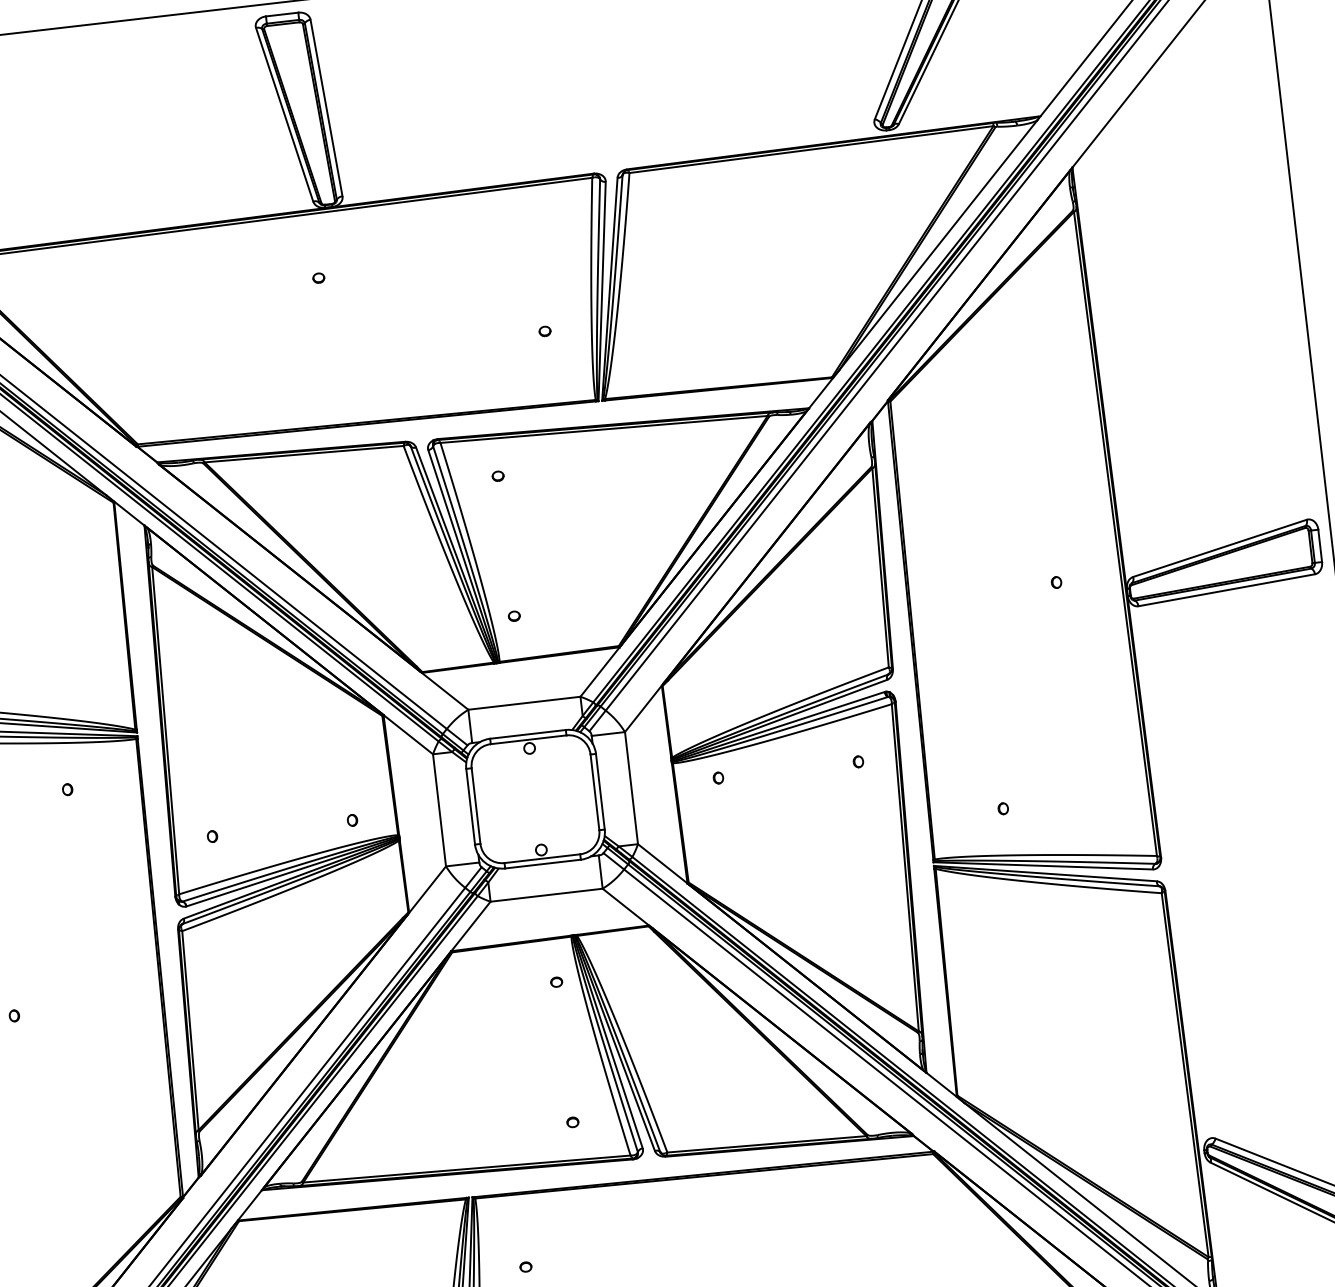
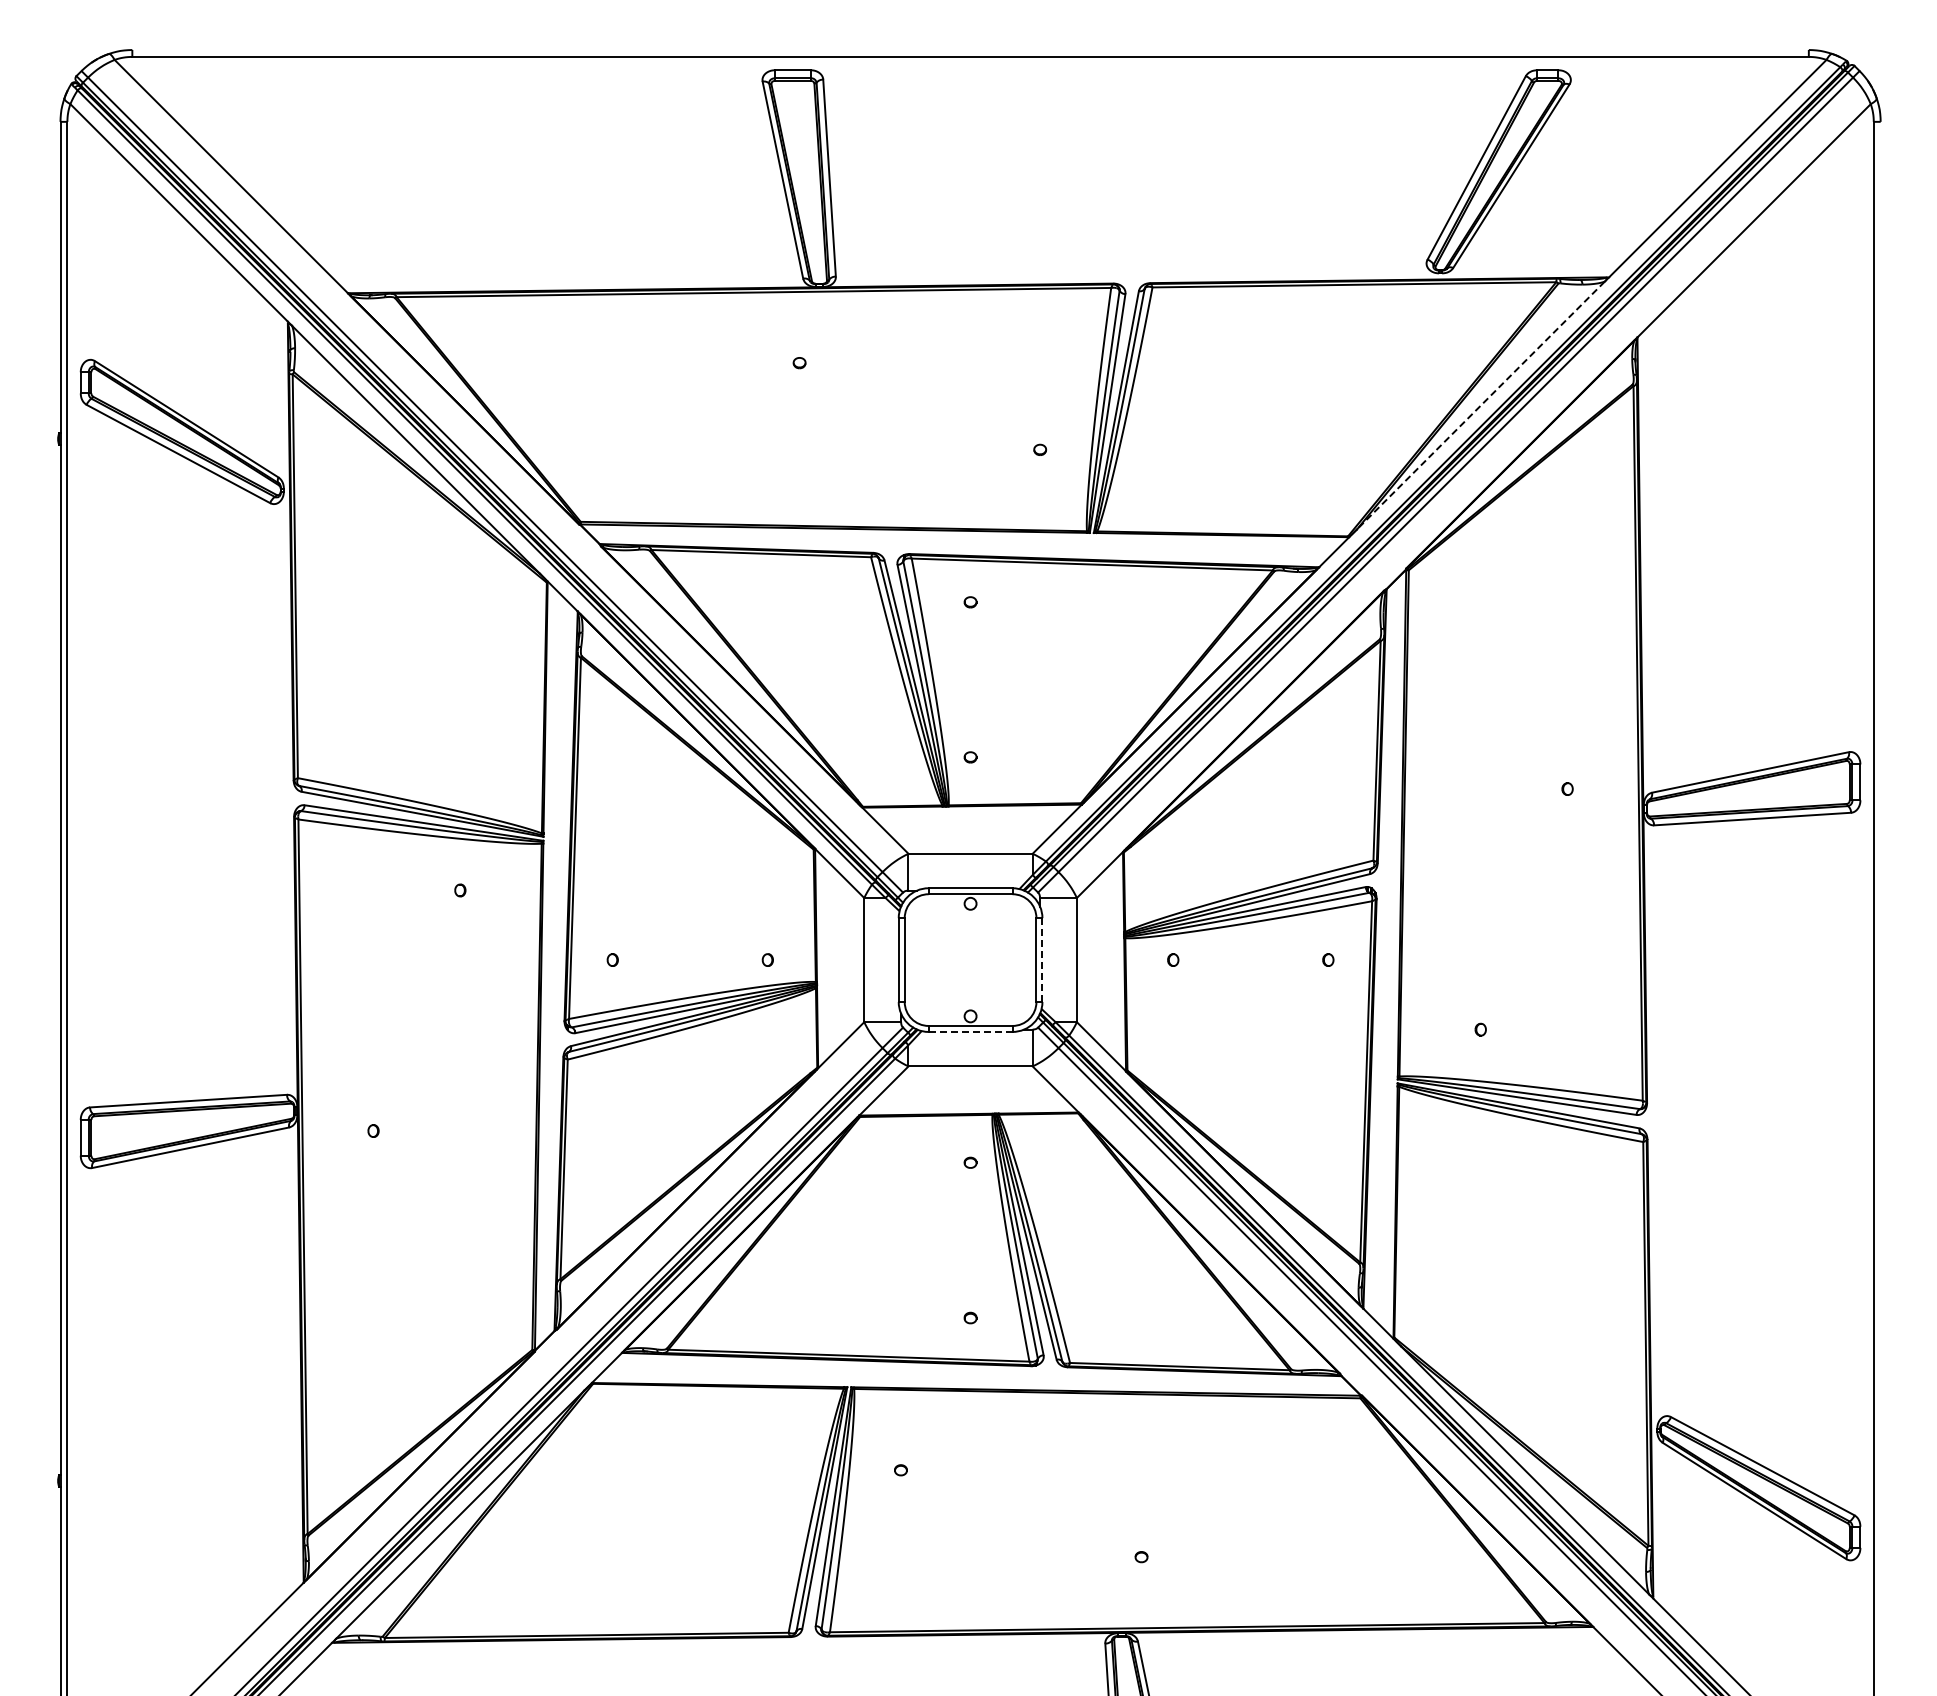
line: (937, 245) -> (1480, 405), solid -> dashed
line: (600, 792) -> (1042, 960), solid -> dashed
line: (542, 863) -> (970, 1031), solid -> dashed

